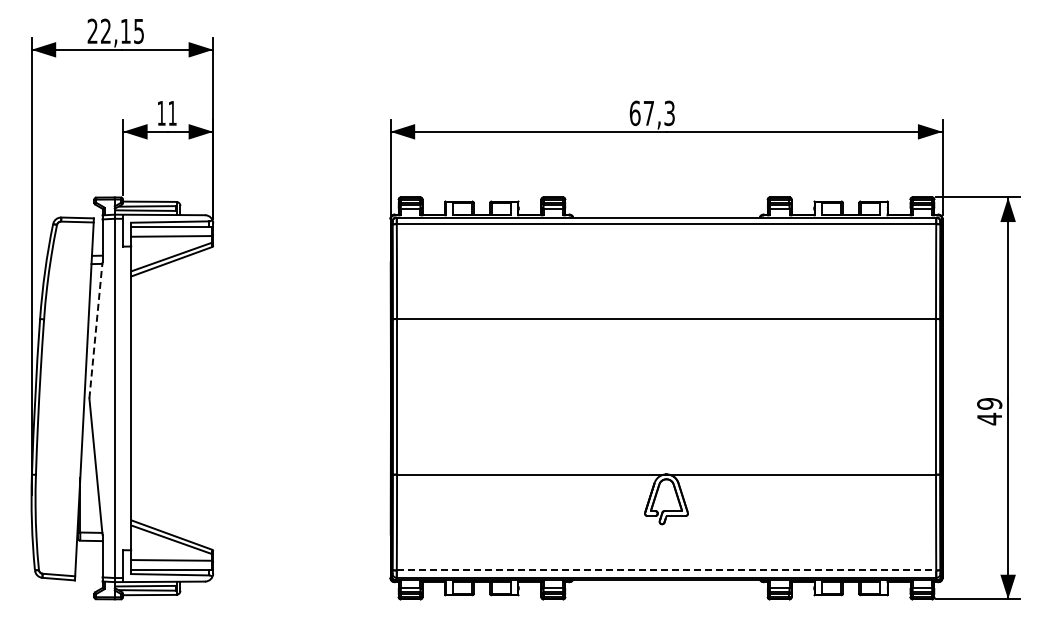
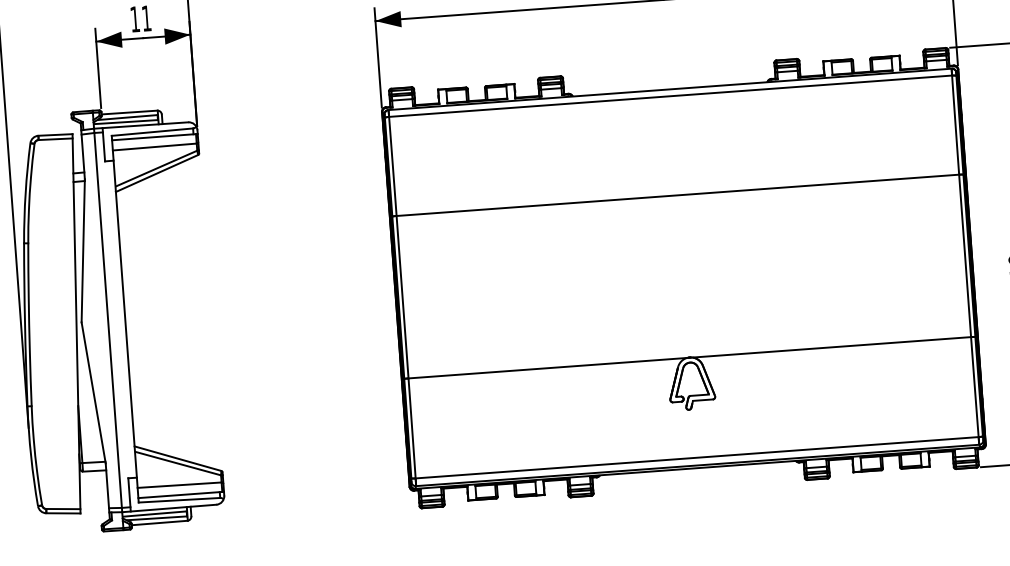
line: (96, 329) -> (83, 249), dashed -> solid
line: (666, 570) -> (697, 457), dashed -> solid

